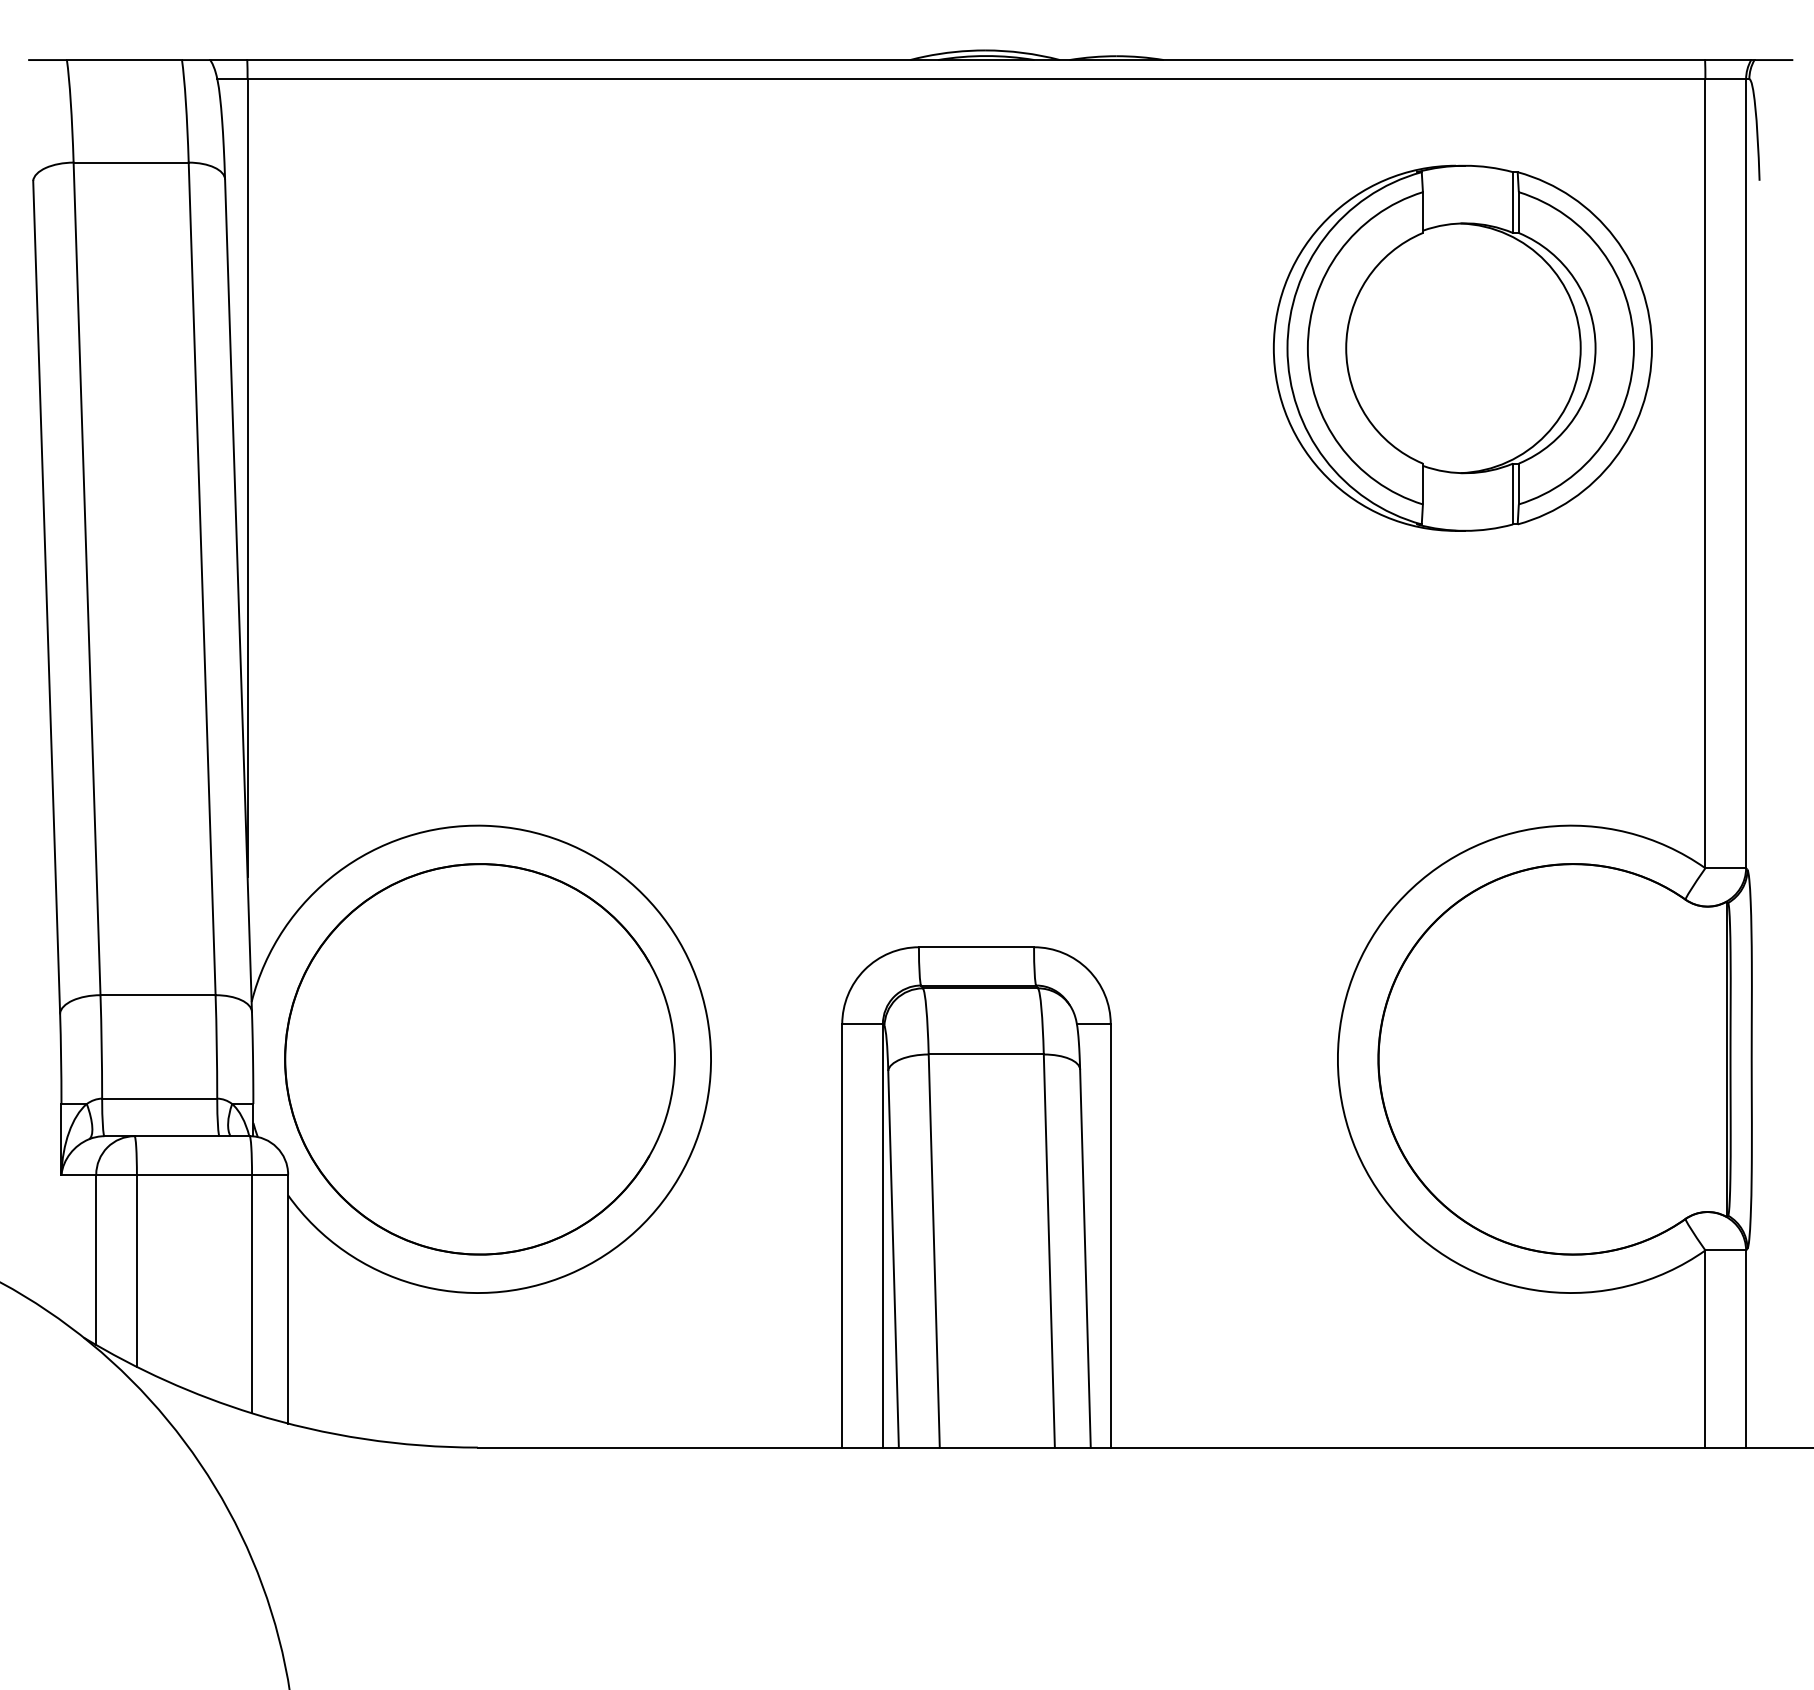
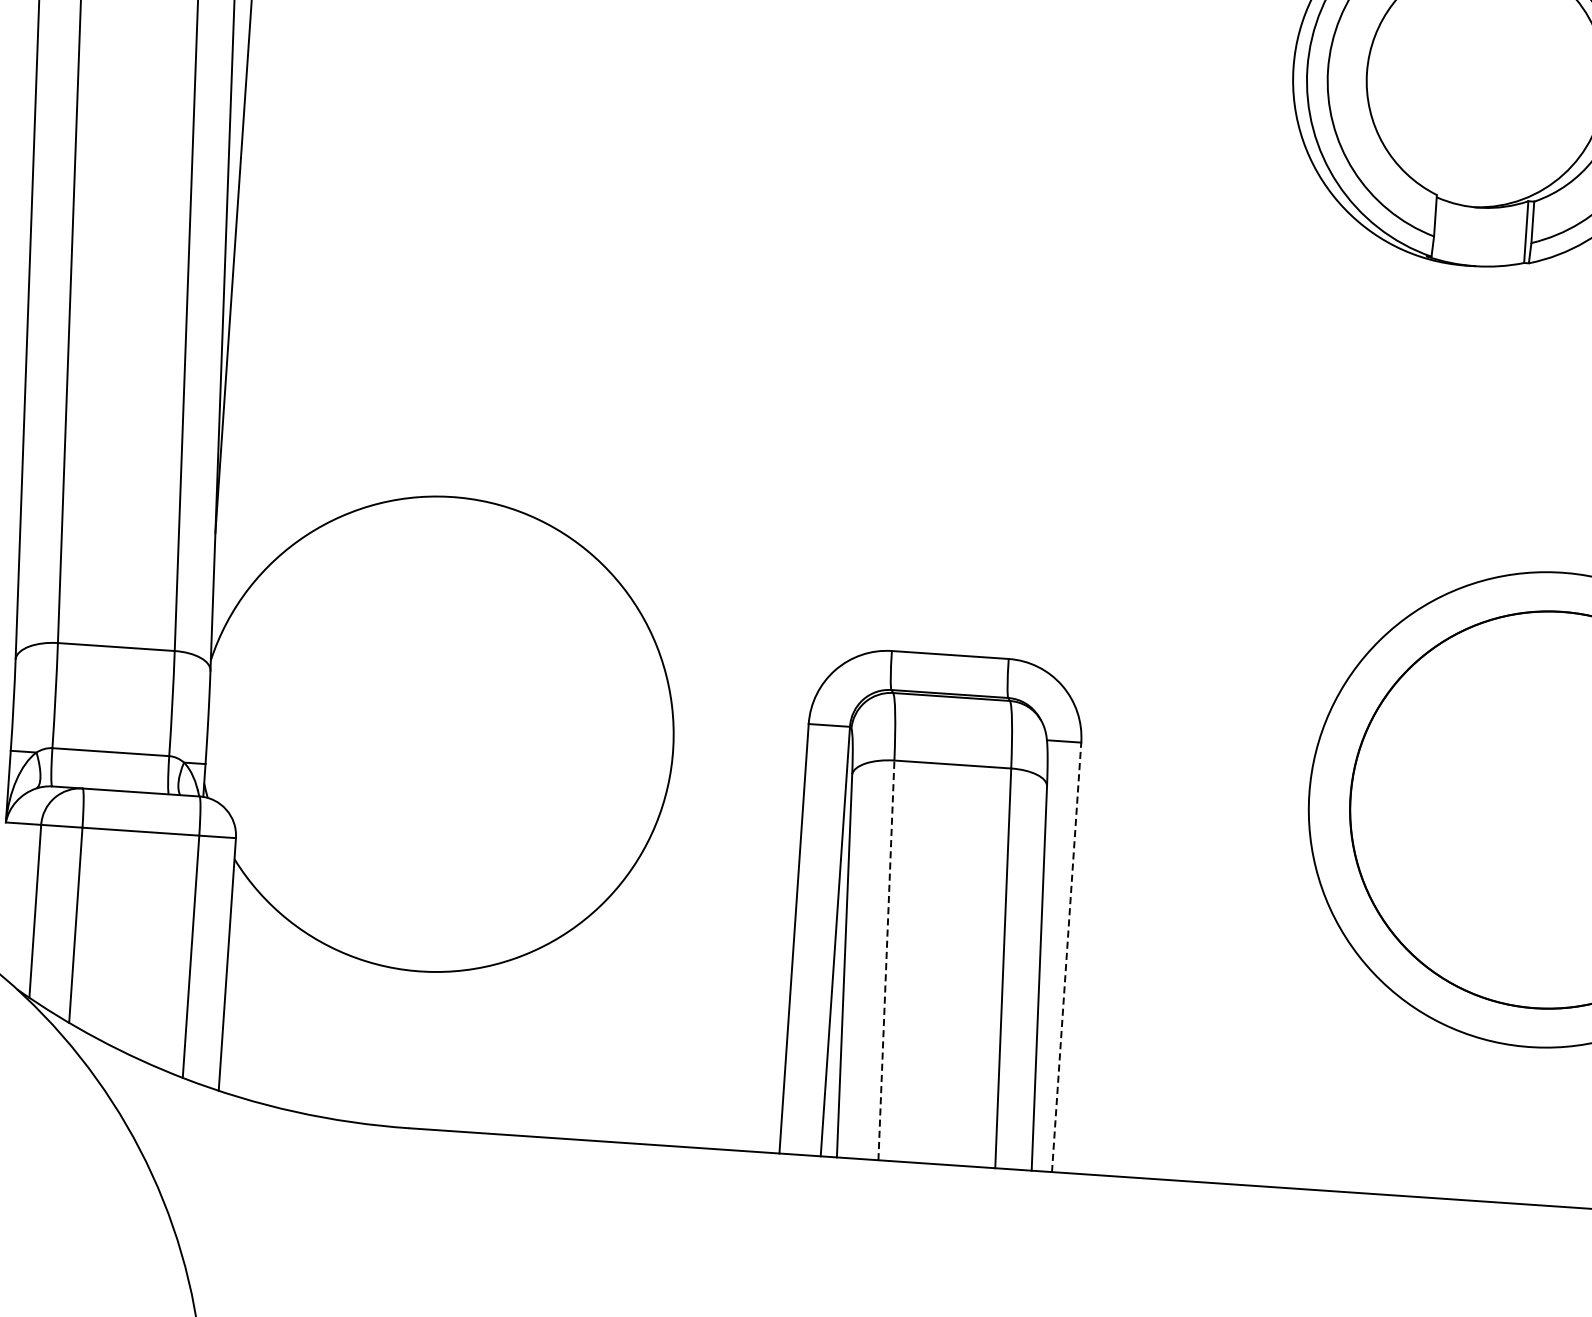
part: (479, 1059) -> (438, 734), removed
line: (1110, 1235) -> (1066, 956), solid -> dashed
line: (934, 1251) -> (886, 960), solid -> dashed

